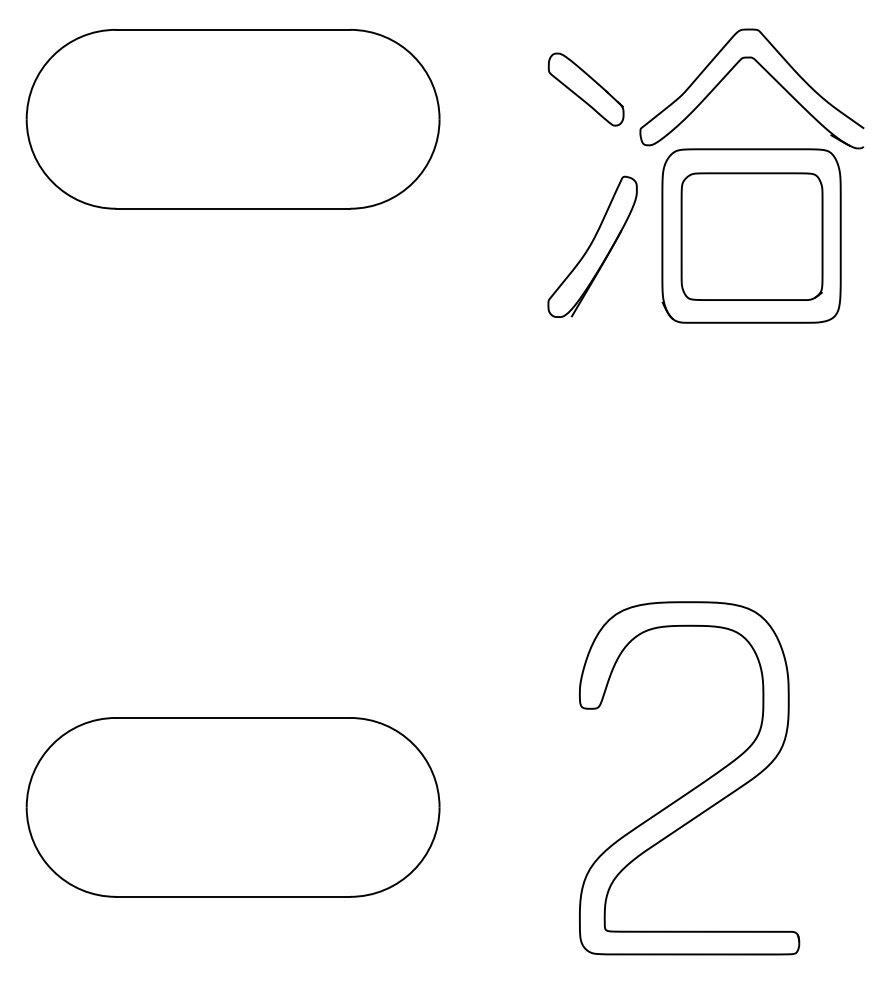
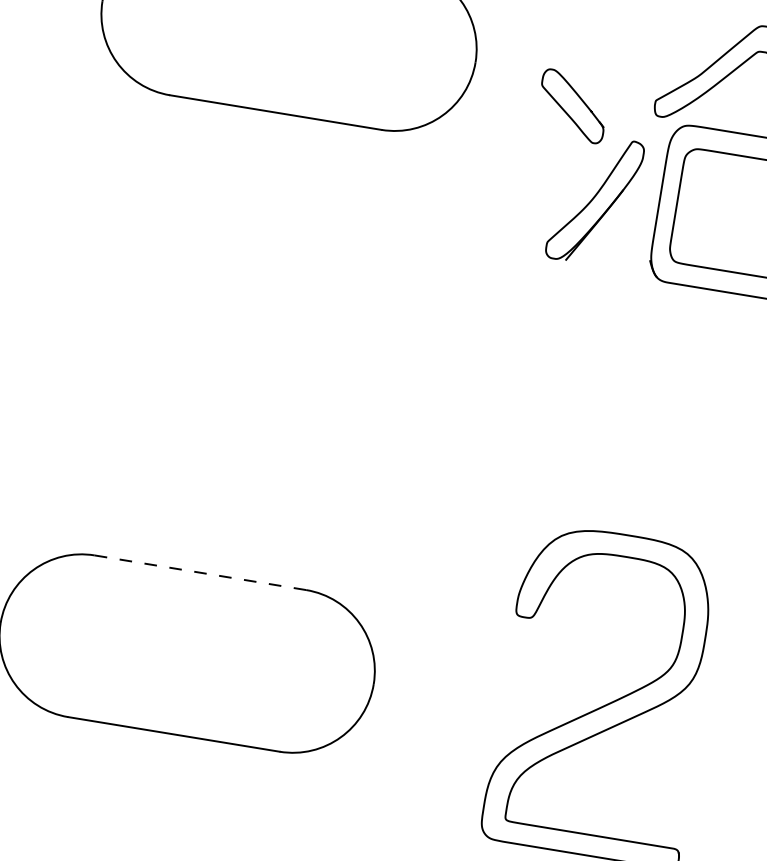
part: (585, 89) -> (572, 106), moved
line: (233, 717) -> (200, 572), solid -> dashed

